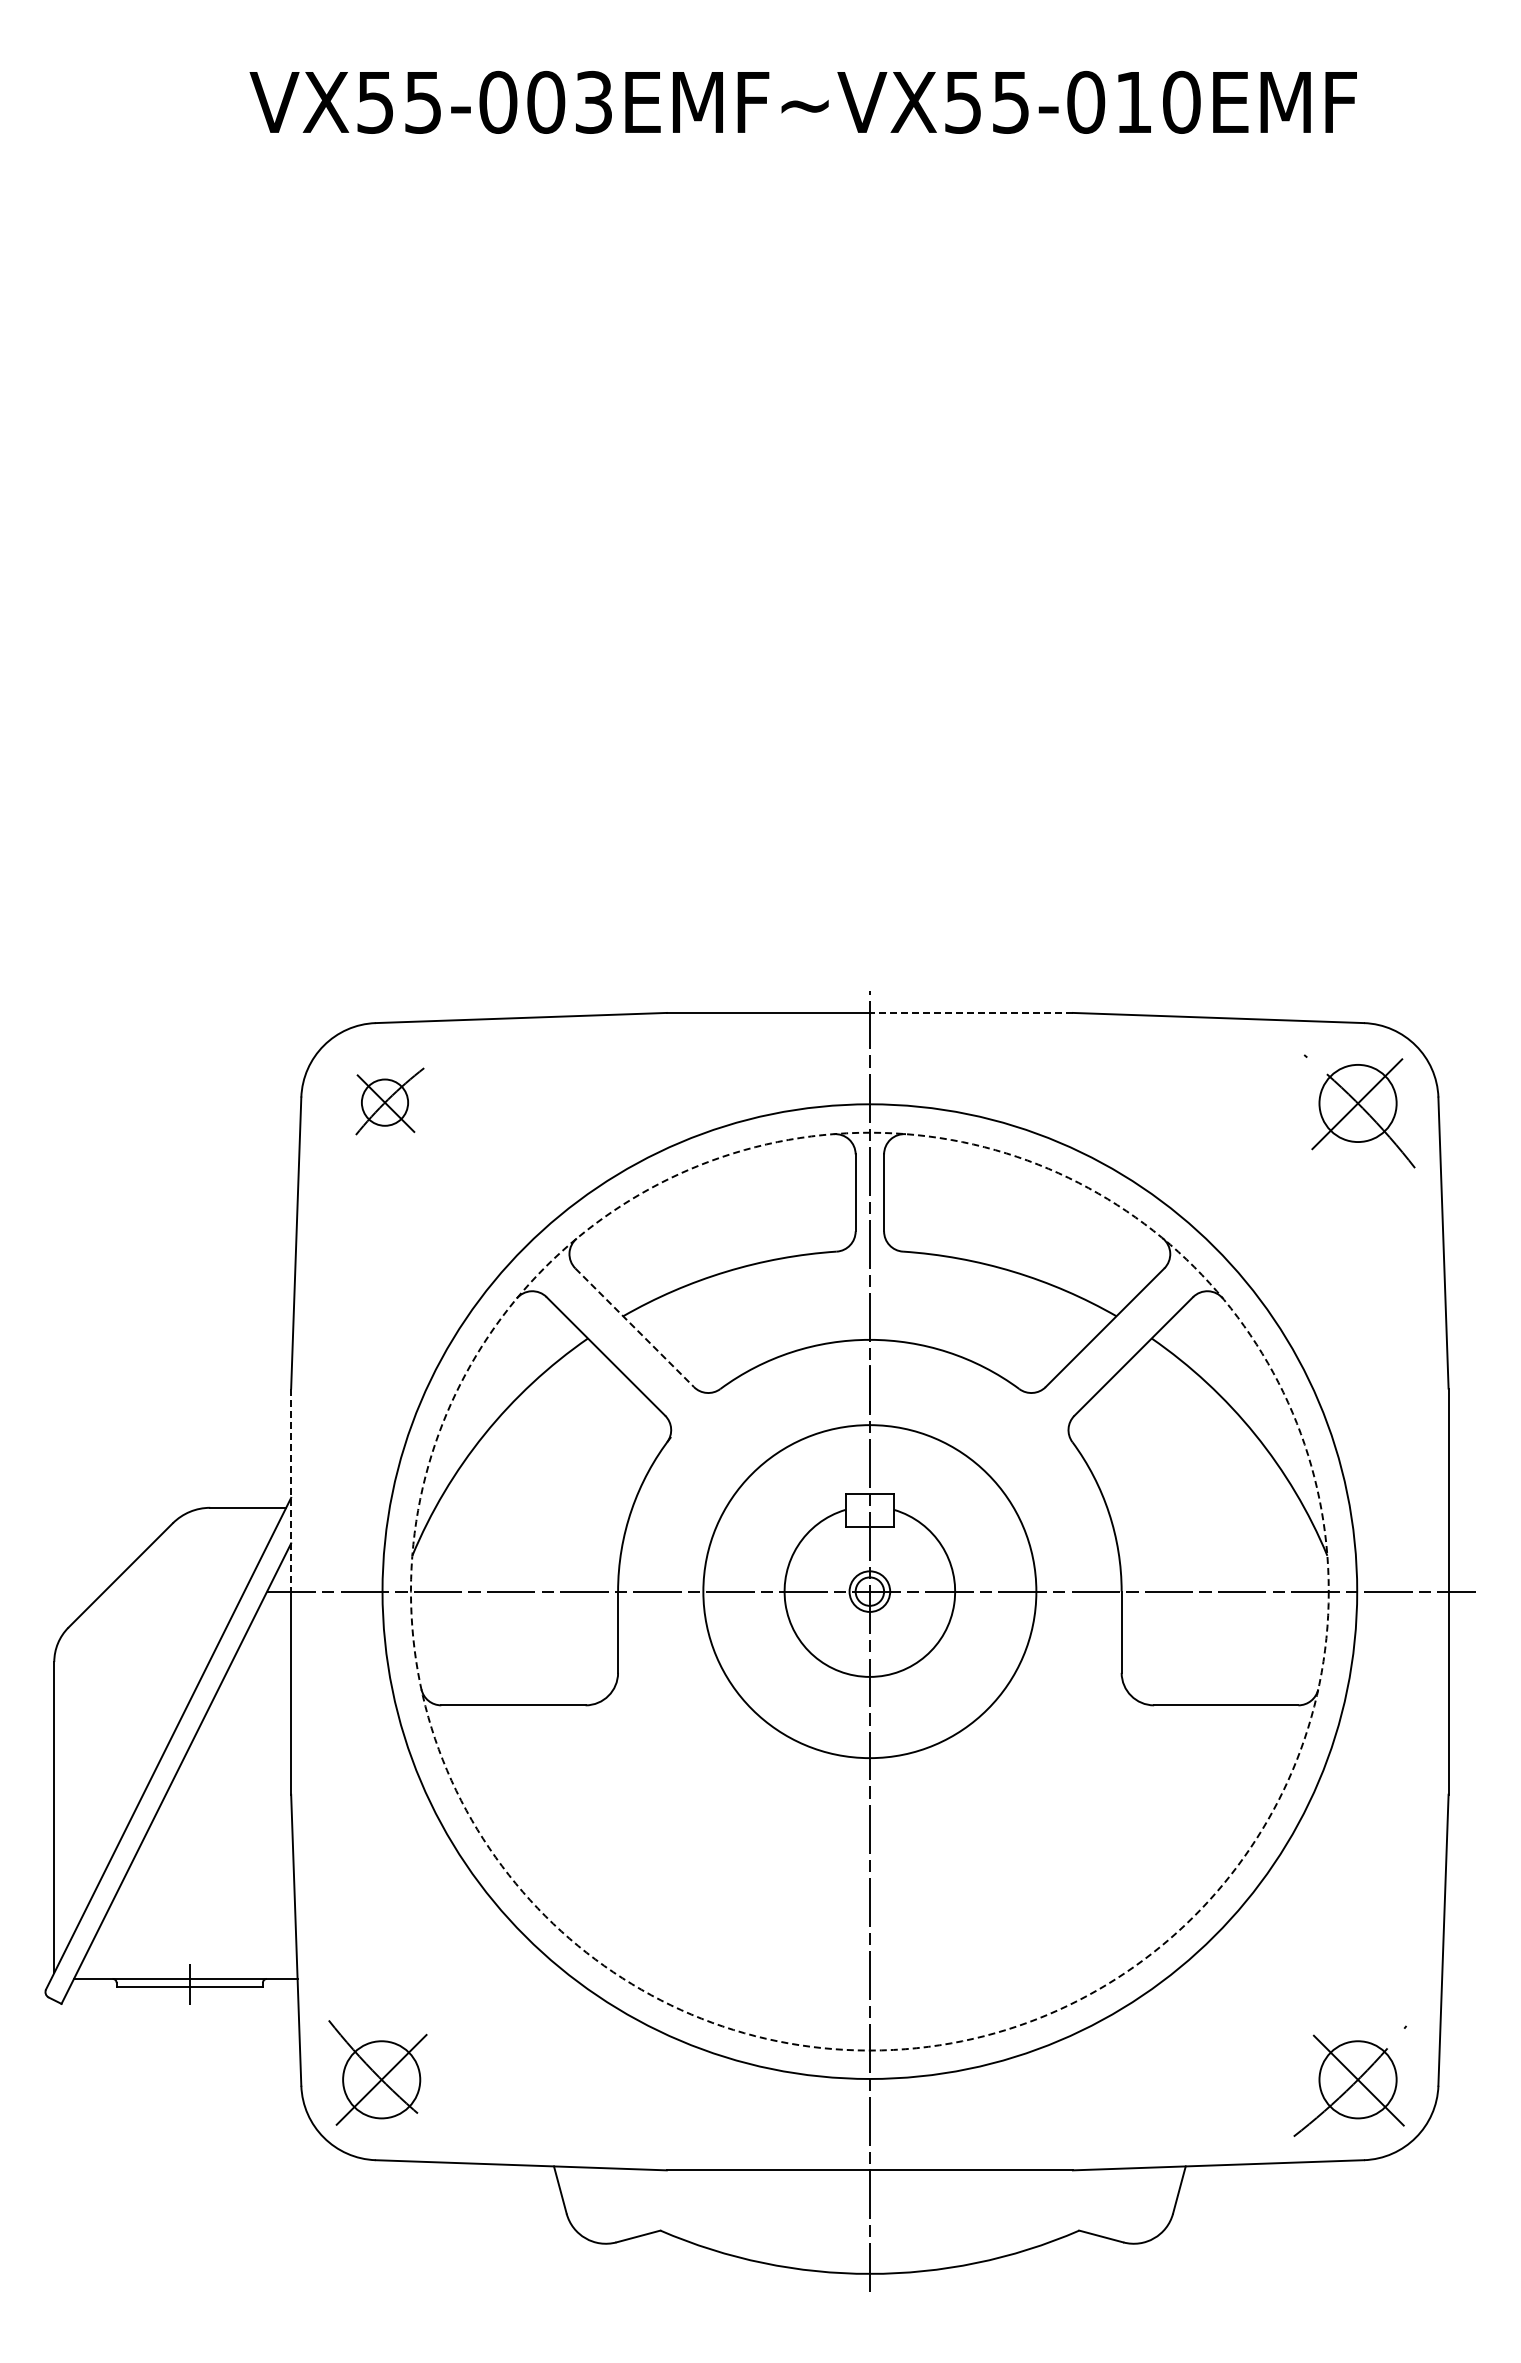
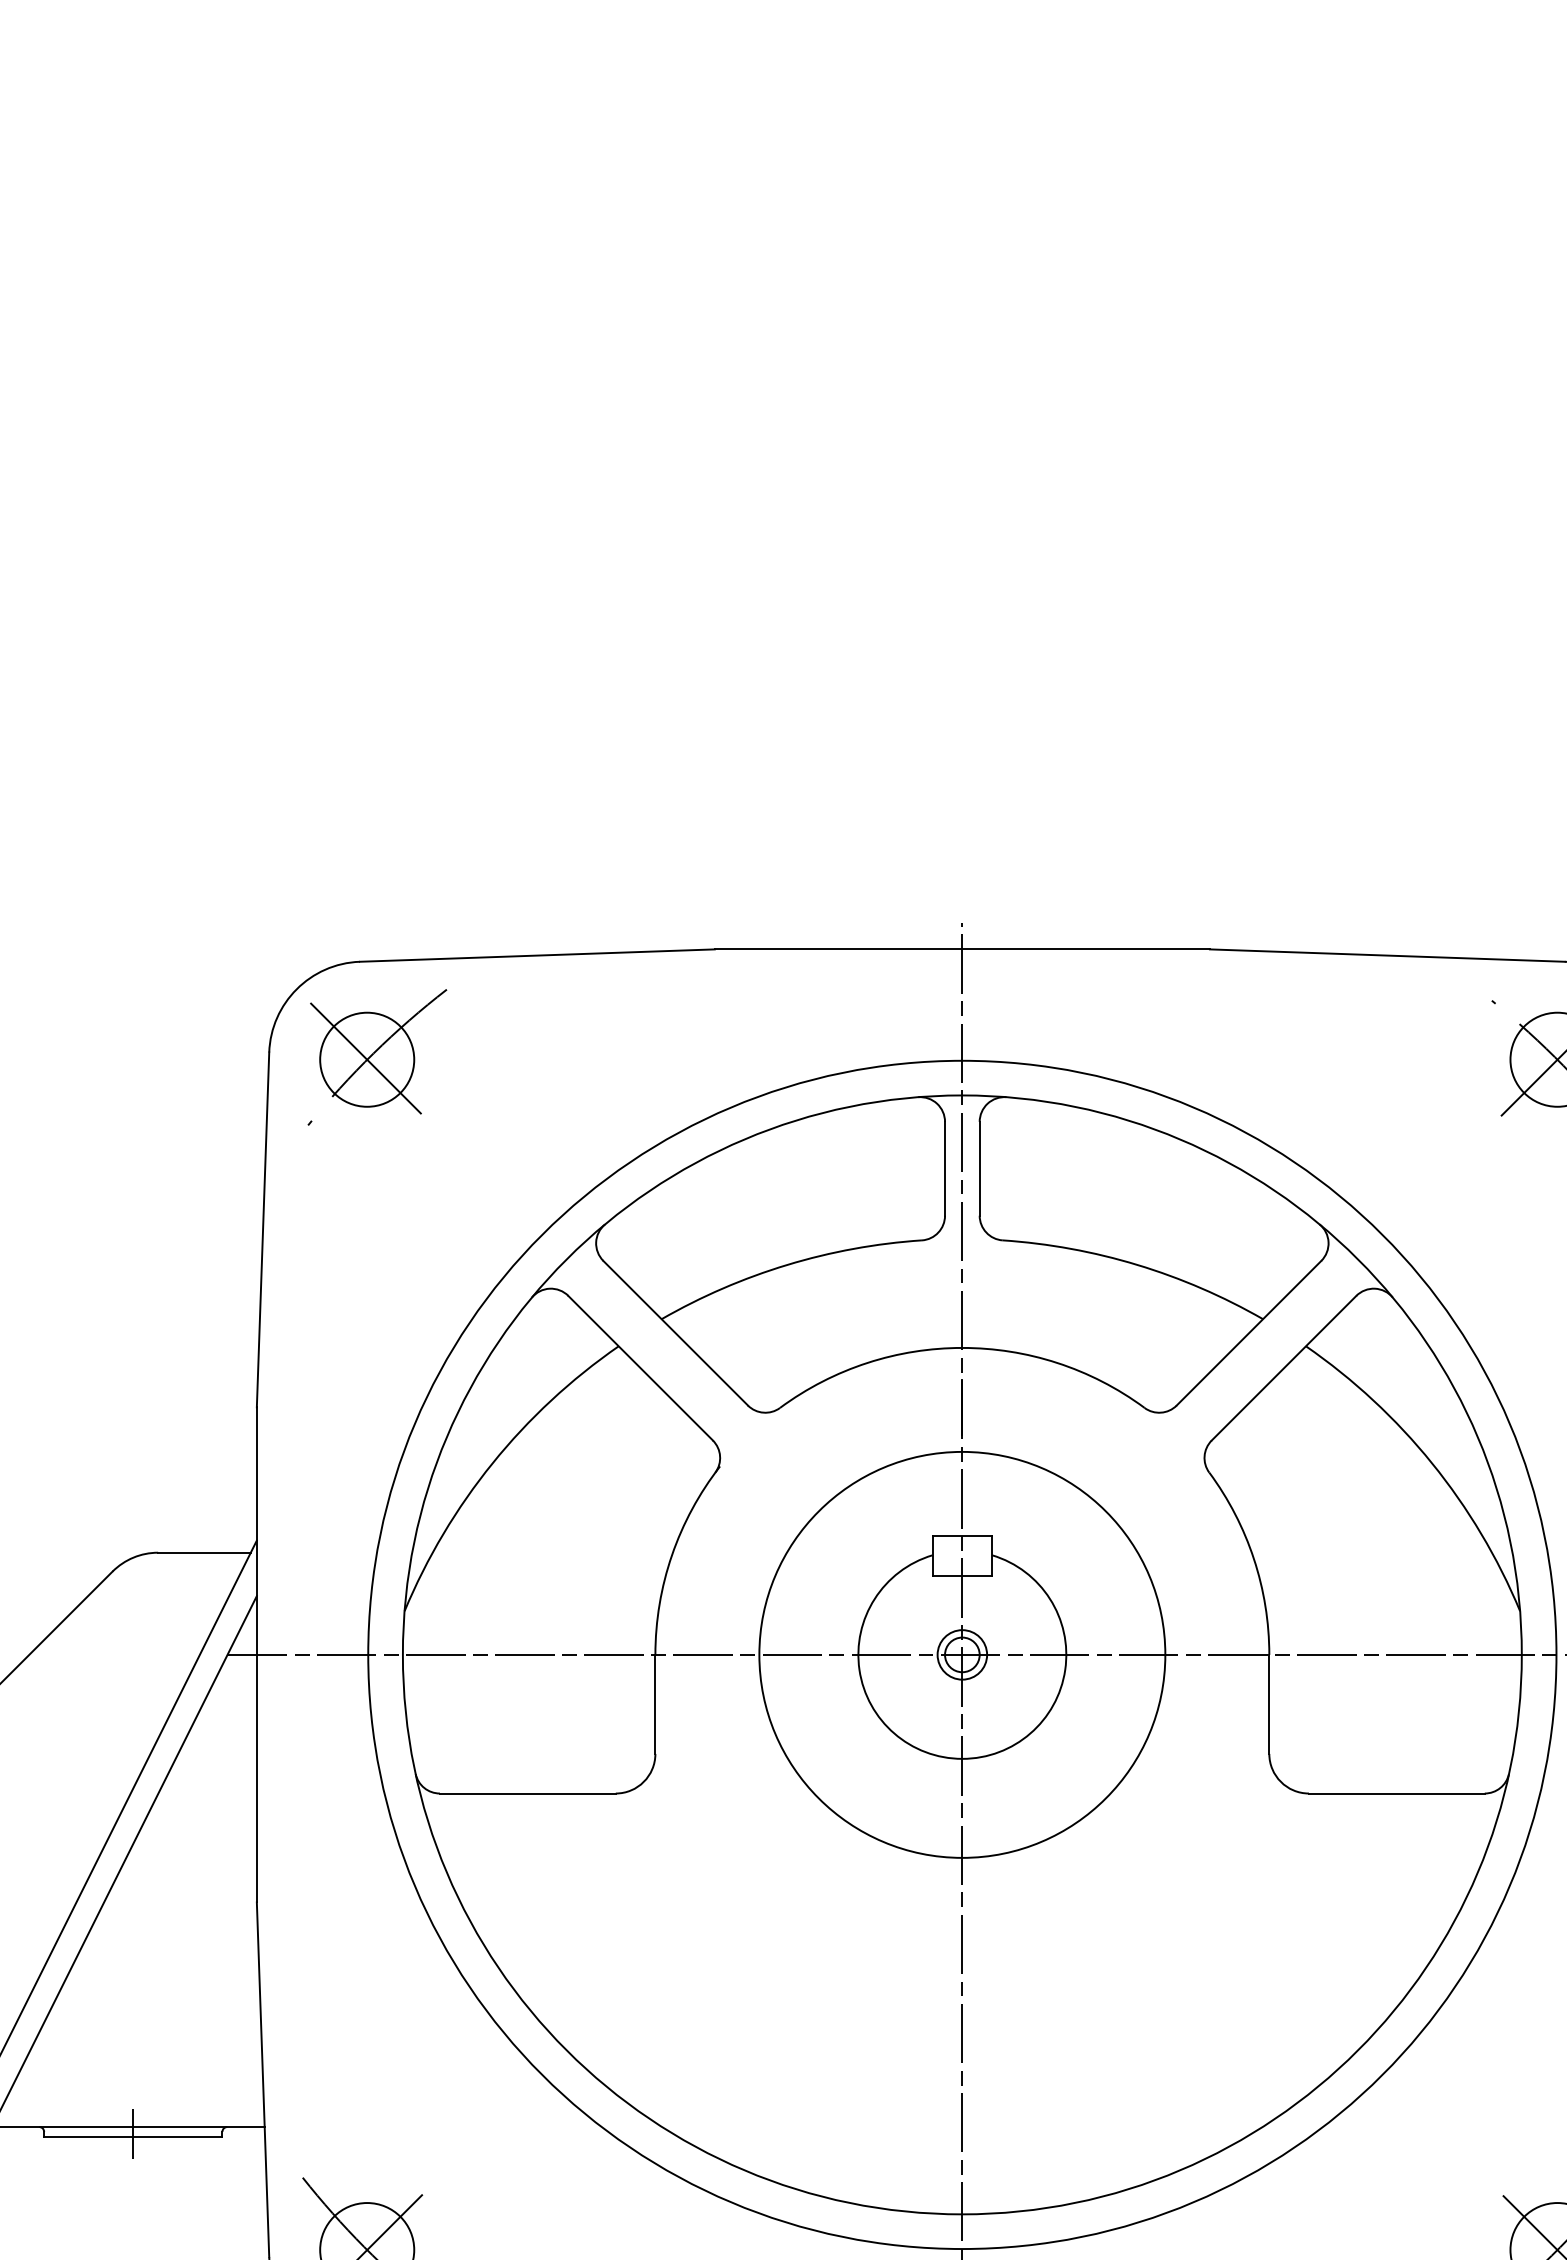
line: (971, 1012) -> (1086, 948), dashed -> solid
part: (389, 1101) -> (376, 1057), size x1.67
line: (634, 1327) -> (675, 1332), dashed -> solid
line: (291, 1490) -> (257, 1531), dashed -> solid
circle: (869, 1591) -> (961, 1654), dashed -> solid

